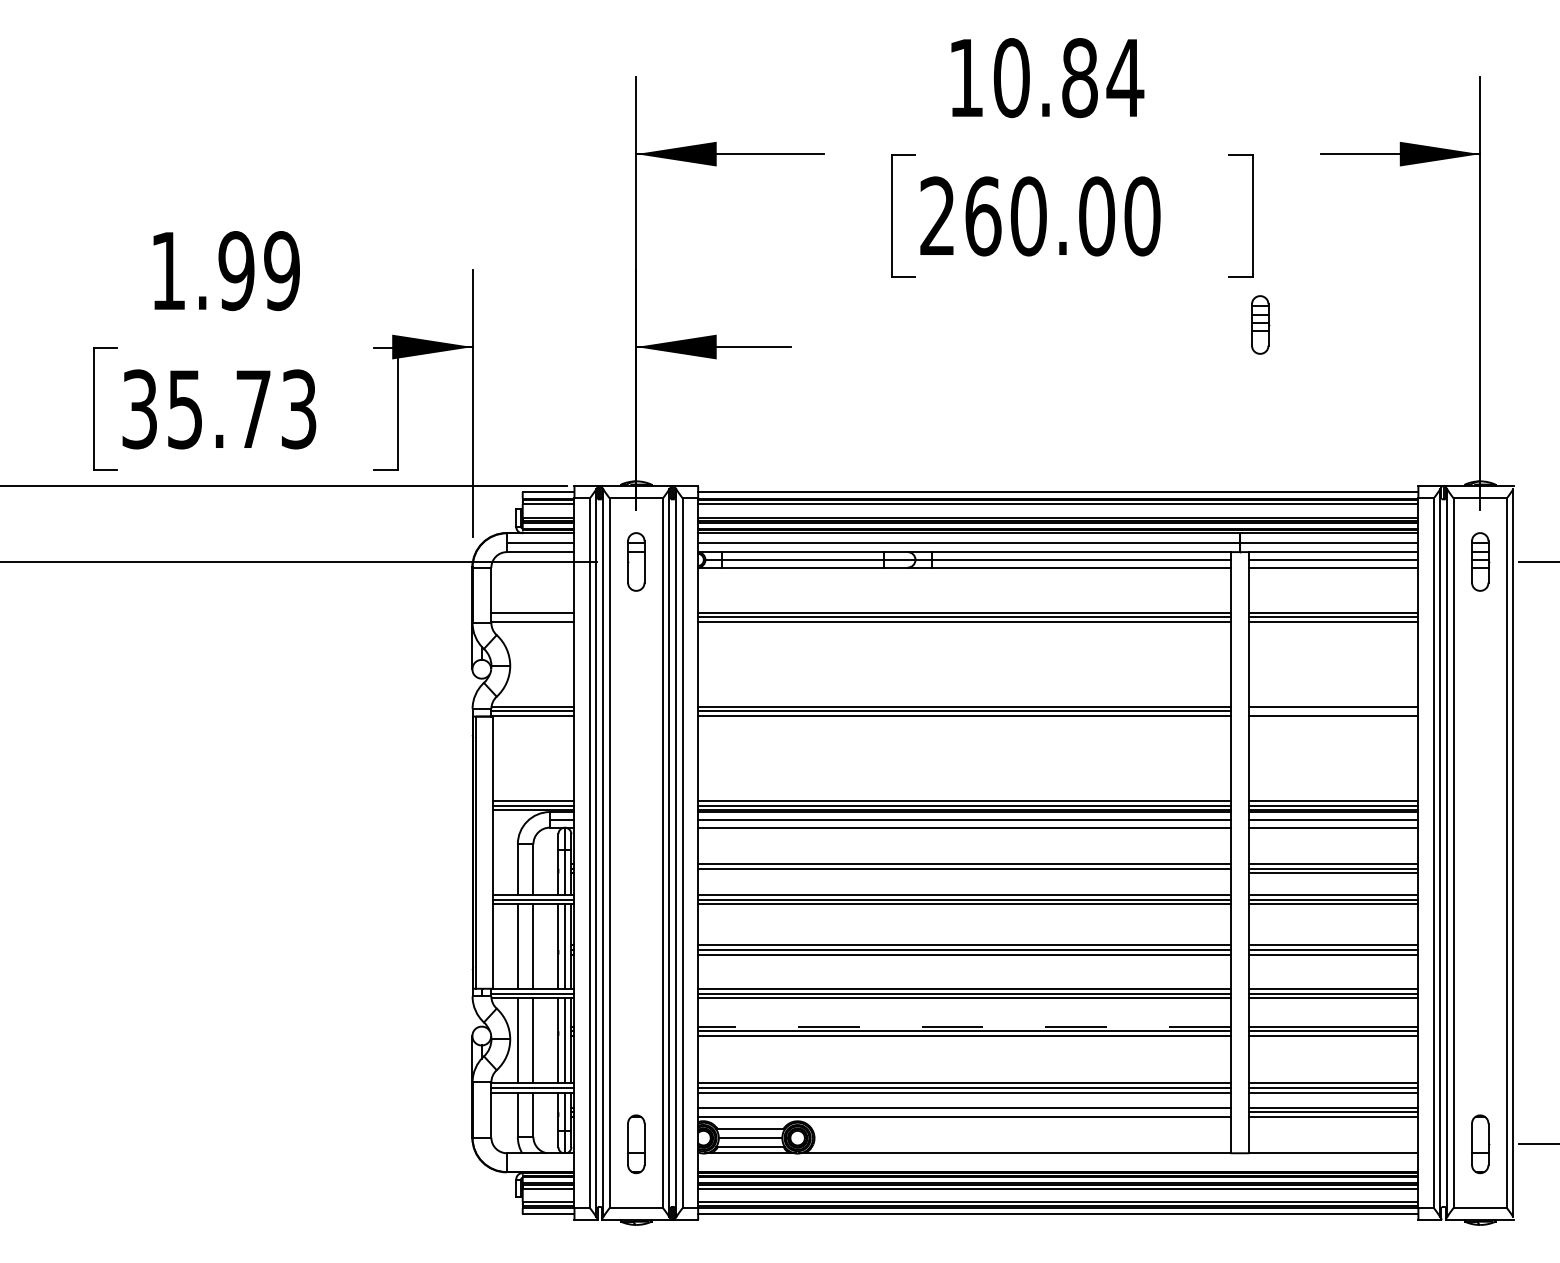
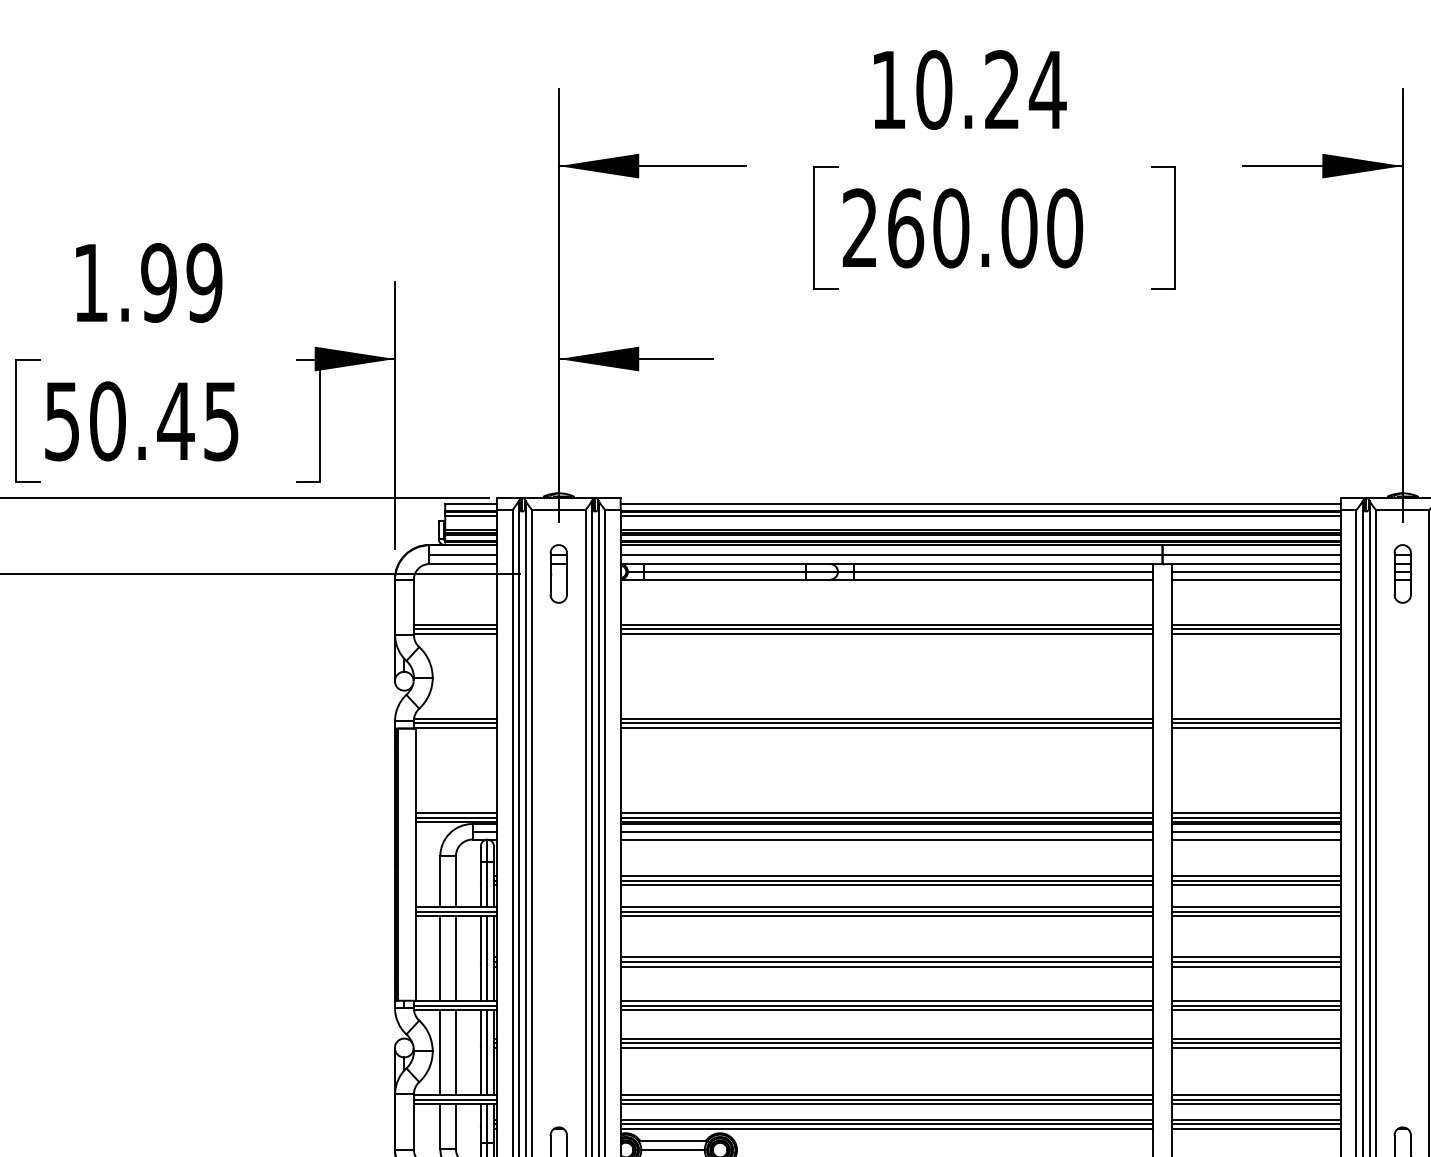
text: (1079, 78) -> (1002, 90), 10.84 -> 10.24
part: (1260, 324) -> (1183, 336), removed
text: (219, 409) -> (142, 421), 35.73 -> 50.45
line: (532, 617) -> (455, 629), added
line: (1333, 711) -> (1256, 723), added
line: (964, 873) -> (887, 885), added
line: (963, 1026) -> (886, 1038), dashed -> solid
line: (964, 1112) -> (887, 1124), added

